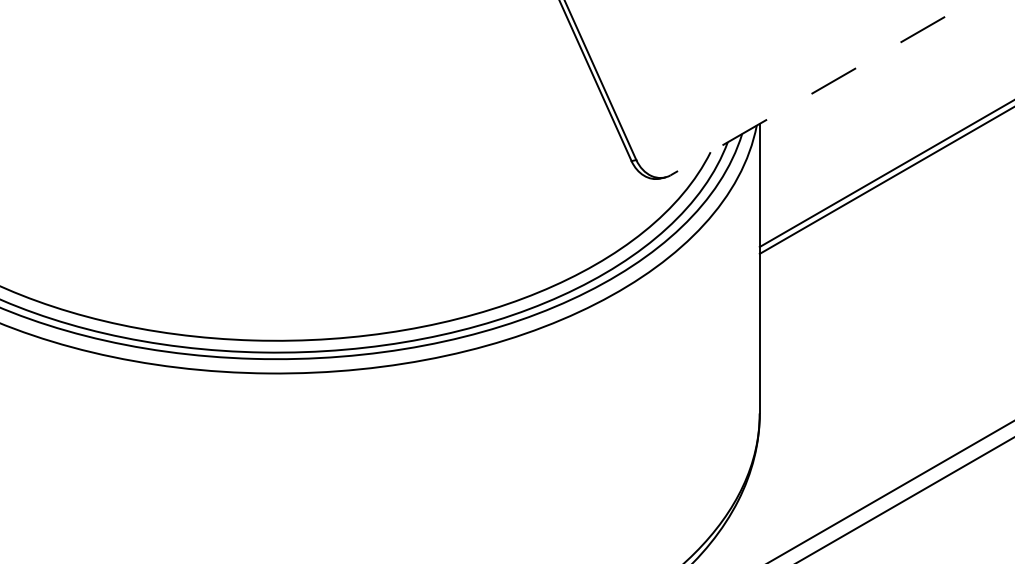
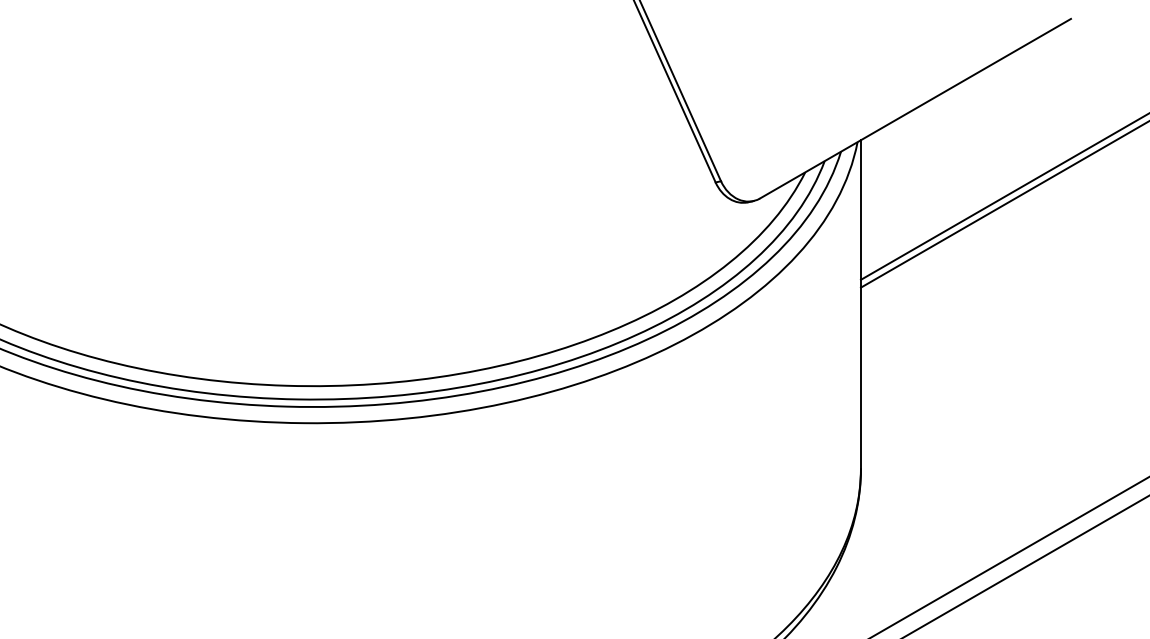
line: (807, 95) -> (915, 108), dashed -> solid

